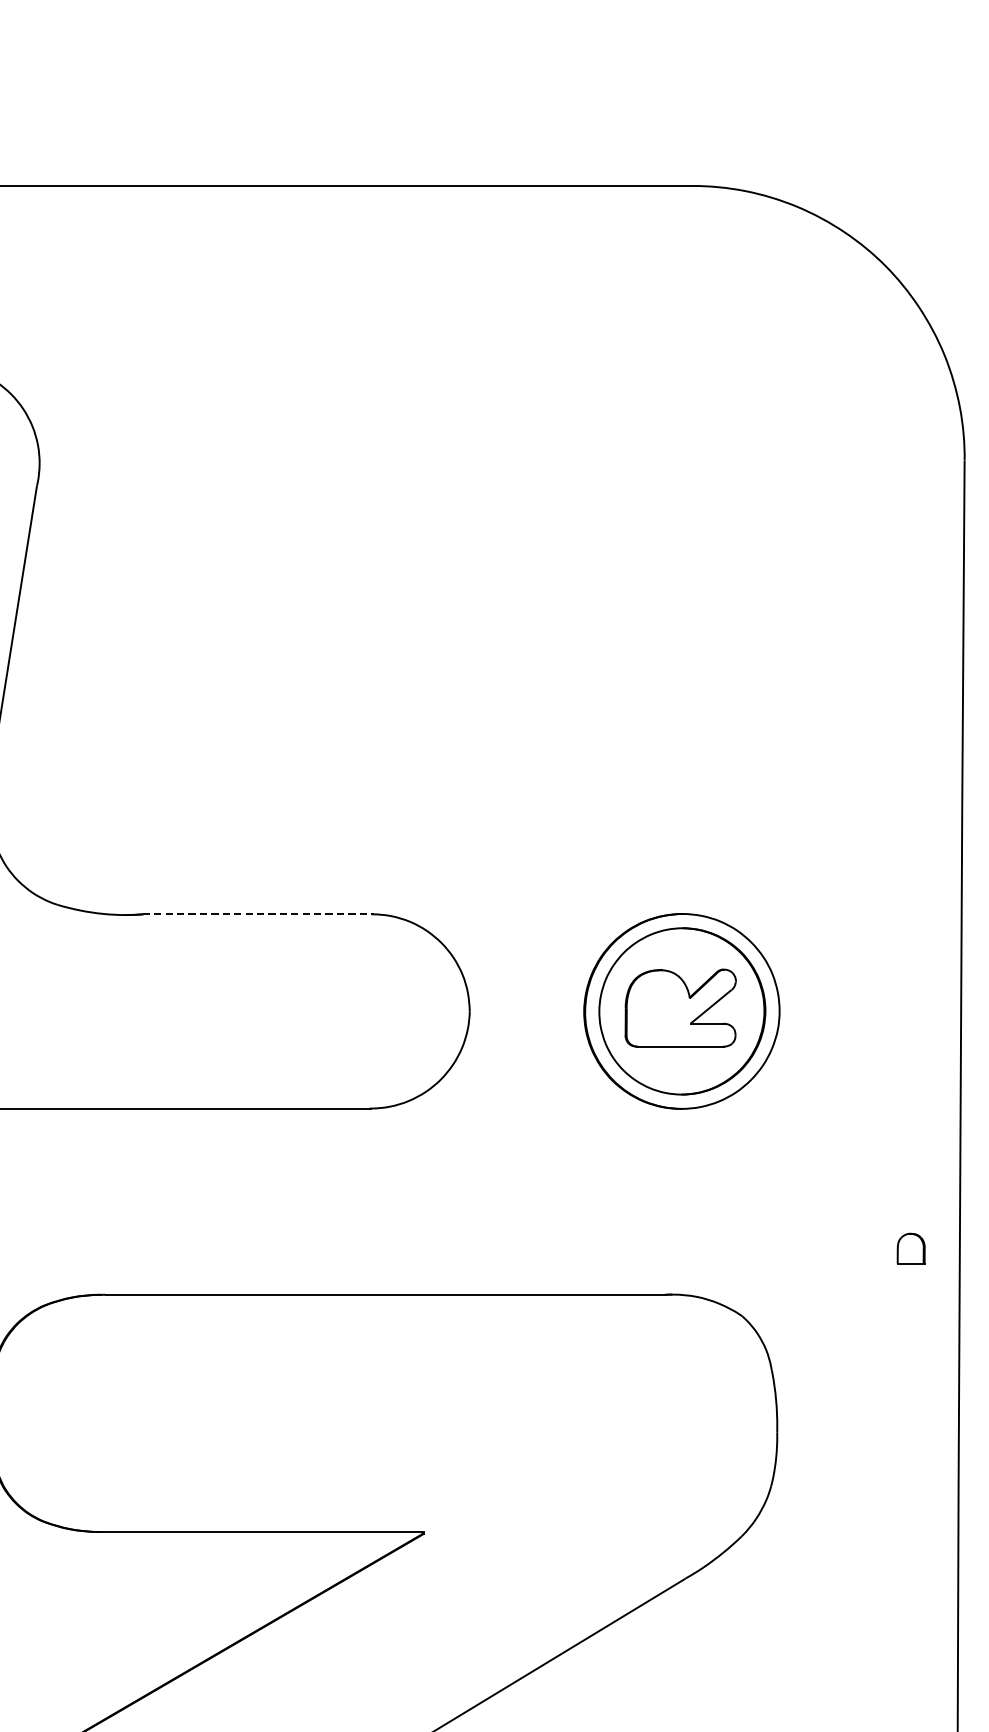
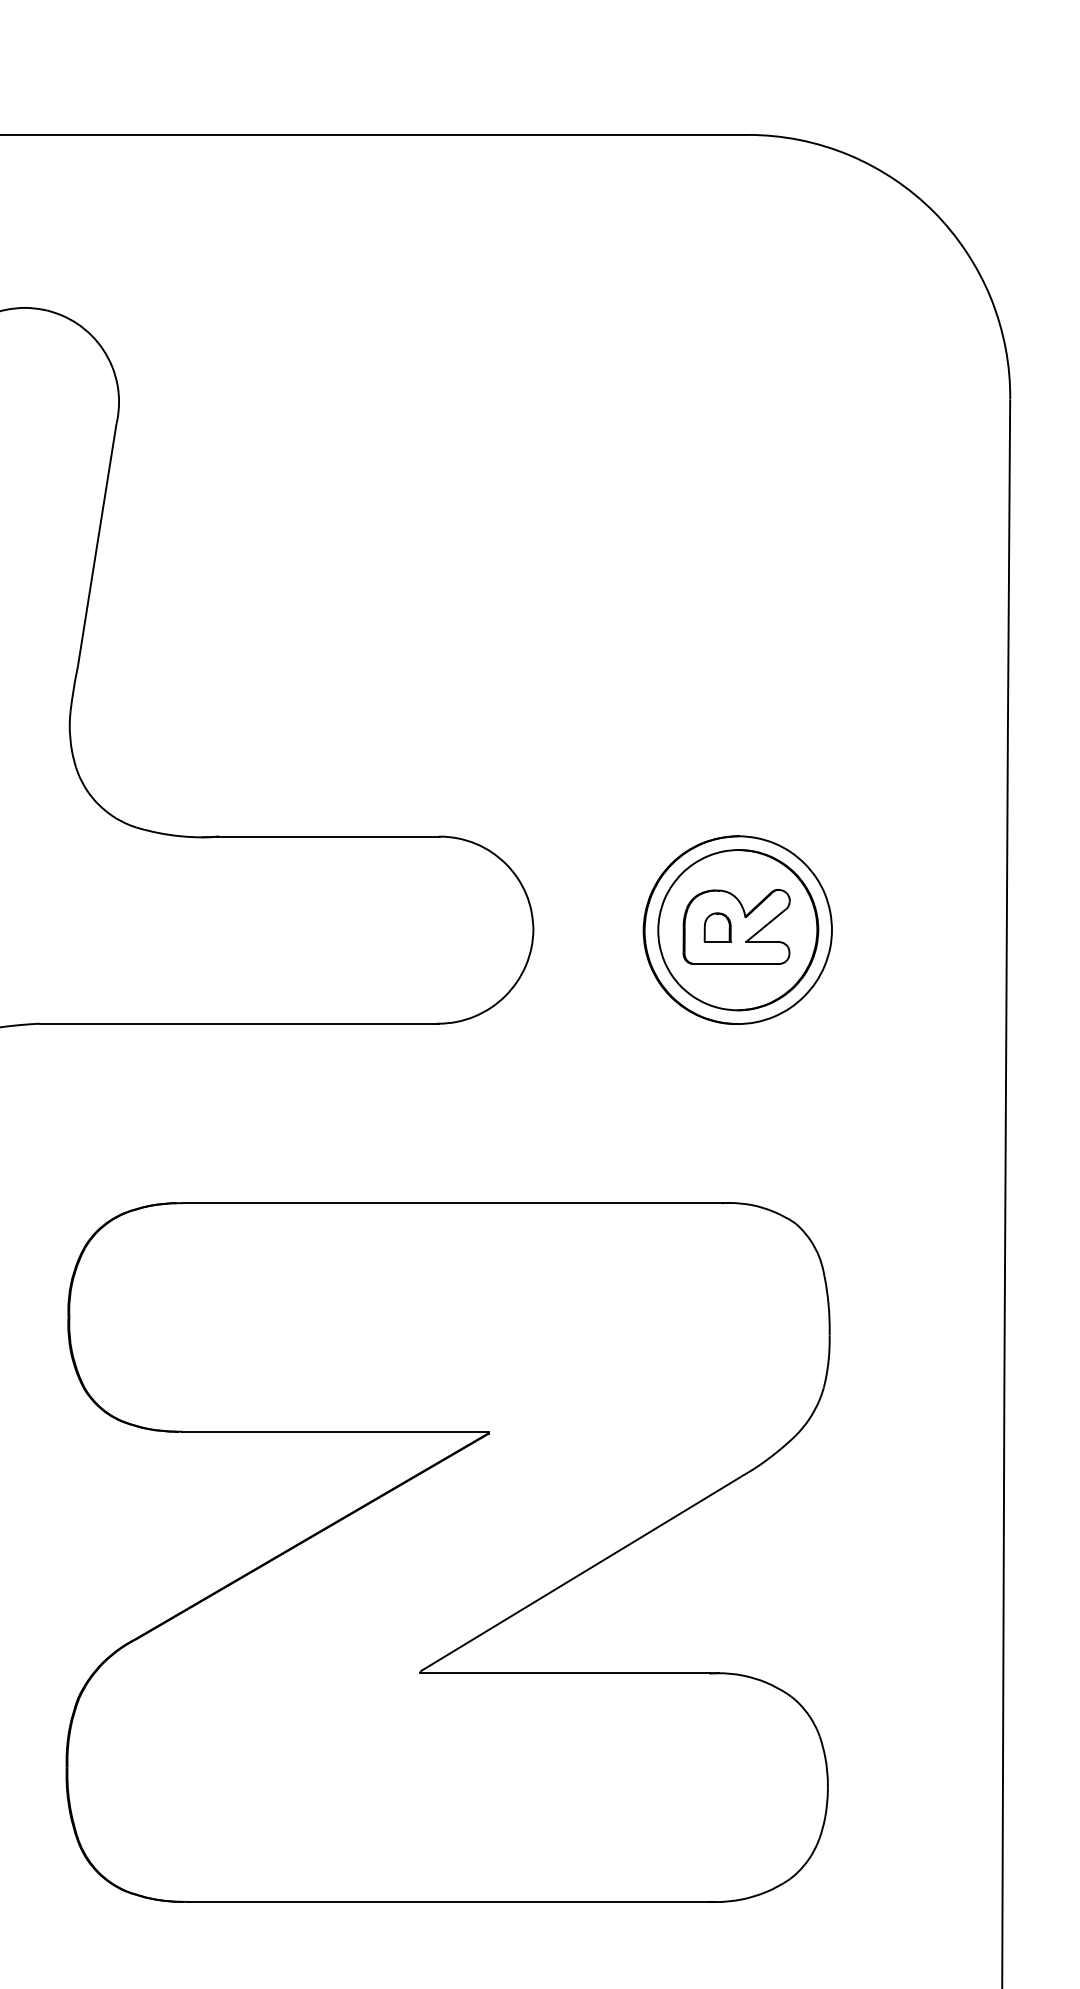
line: (258, 914) -> (329, 836), dashed -> solid
part: (910, 1248) -> (717, 927), moved

